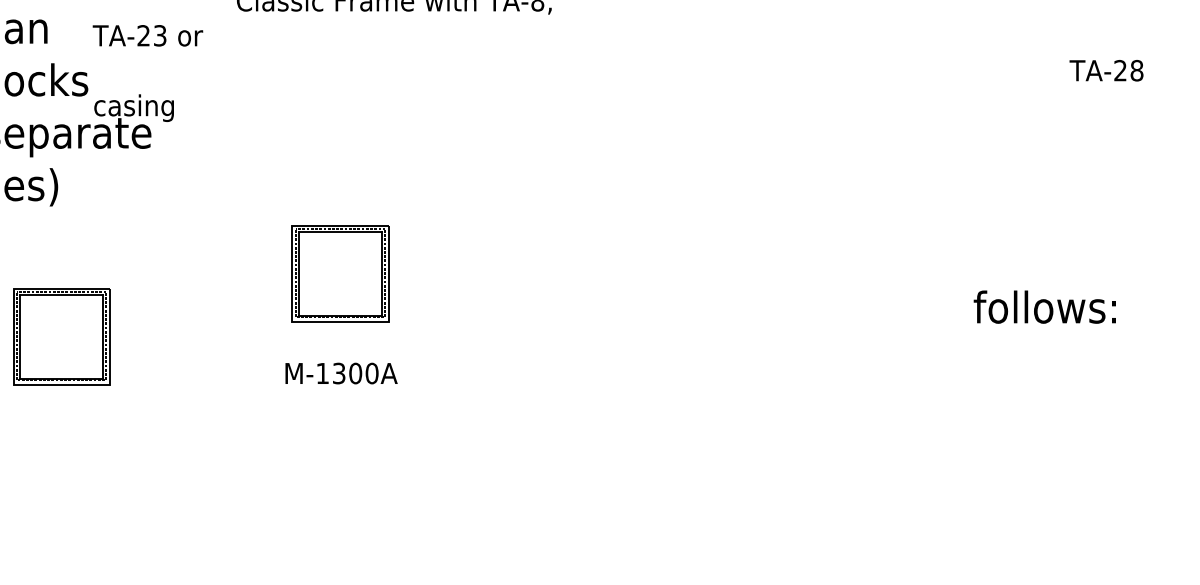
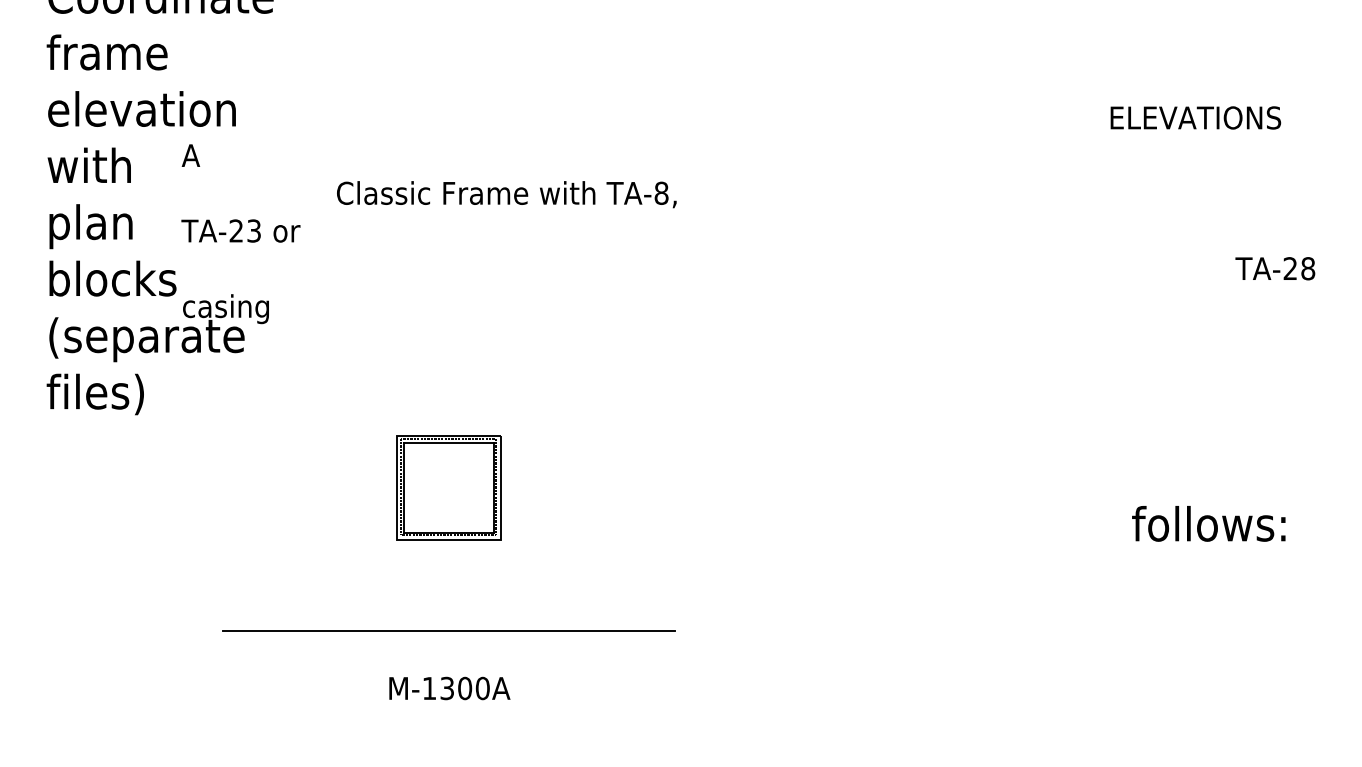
part: (61, 336) -> (147, 555), removed
text: (341, 373) -> (449, 688), moved
line: (340, 405) -> (448, 630), added

